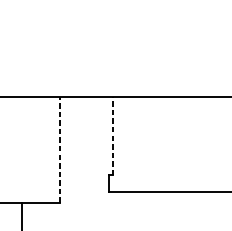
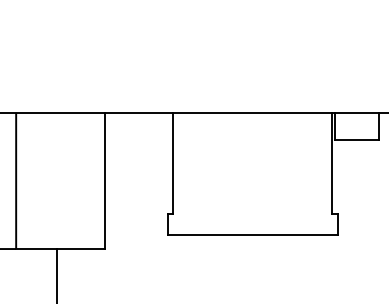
line: (112, 135) -> (172, 162), dashed -> solid
line: (59, 149) -> (104, 180), dashed -> solid

